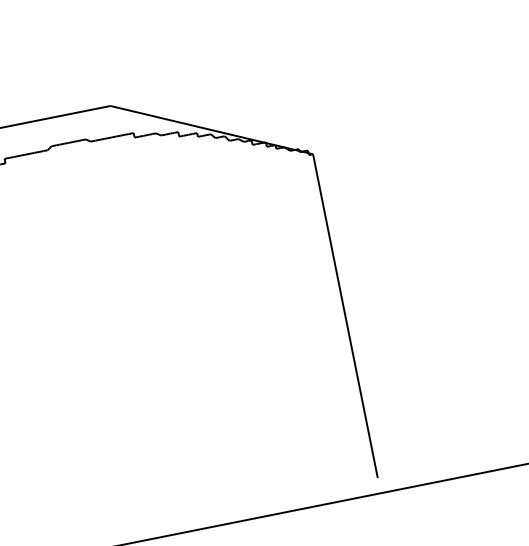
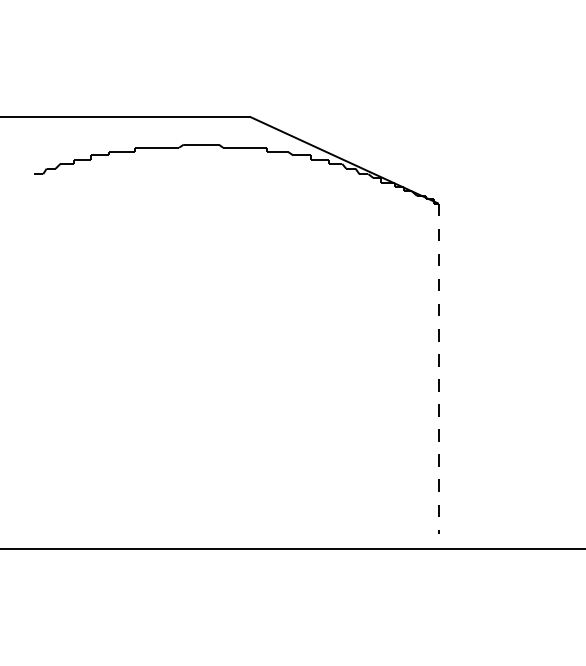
line: (345, 316) -> (438, 369), solid -> dashed

